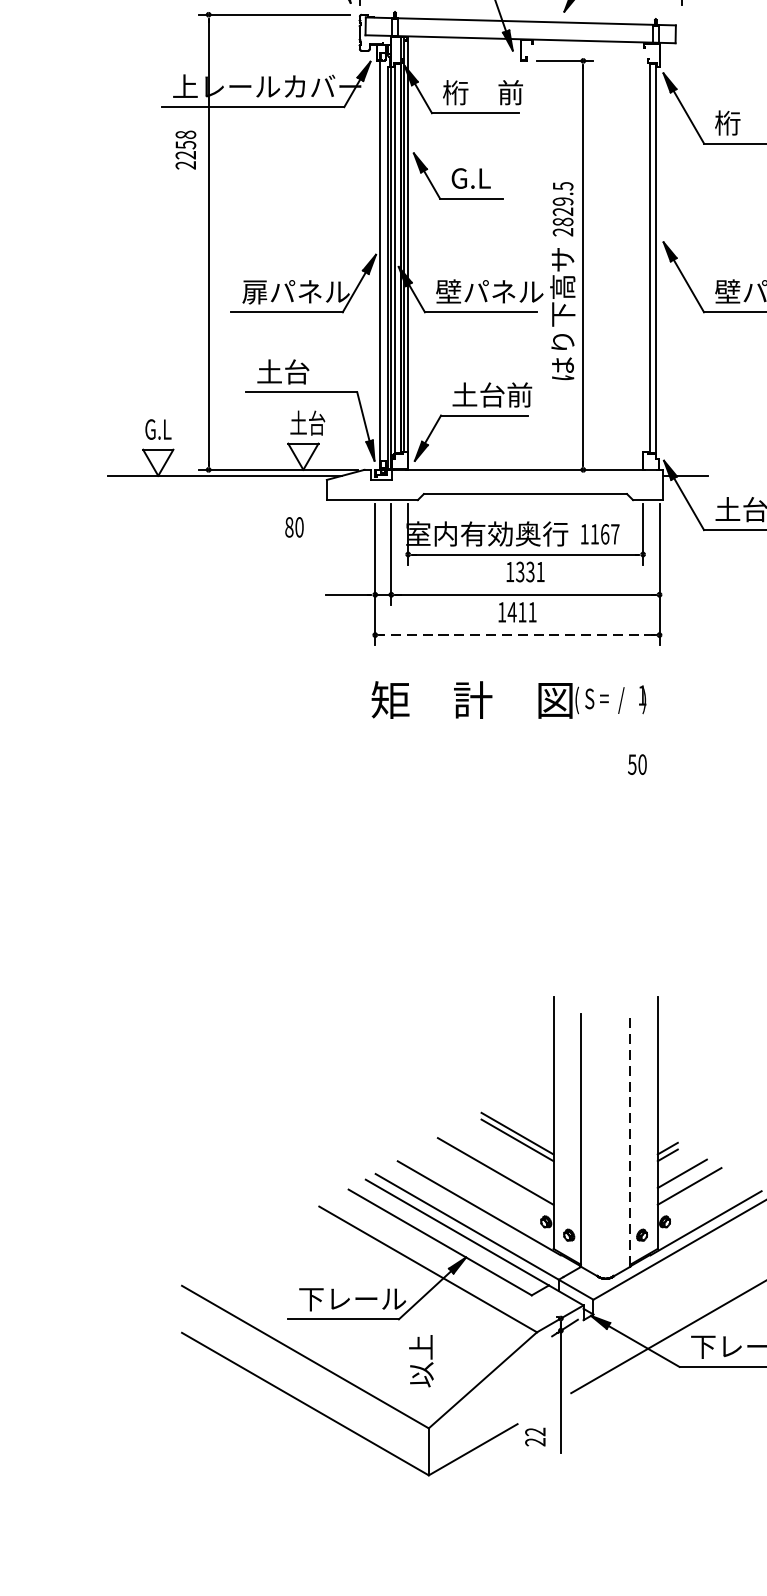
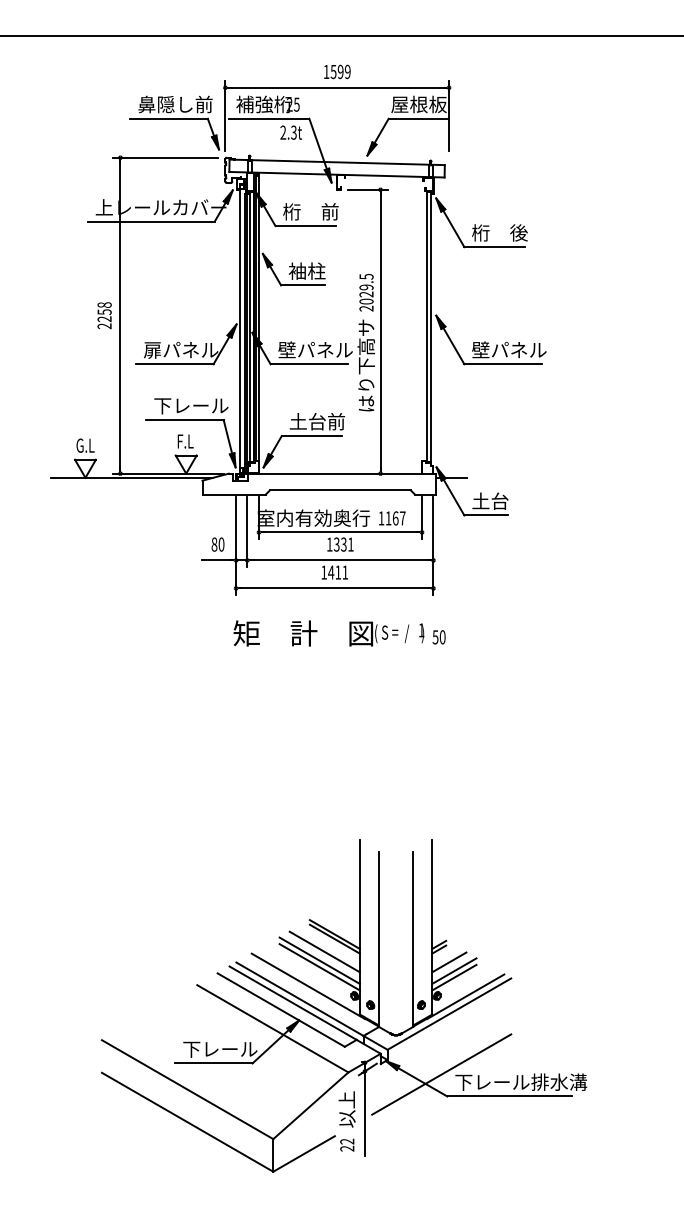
text: (185, 149) -> (104, 315), moved
text: (478, 177) -> (307, 270), G.L -> 袖柱
text: (563, 221) -> (366, 301), 2829.5 -> 2029.5
text: (310, 371) -> (191, 405), 土台 -> 下レール
text: (308, 422) -> (189, 440), 土台 -> F.L
text: (293, 527) -> (217, 544), moved
line: (516, 635) -> (334, 588), dashed -> solid
text: (636, 764) -> (438, 637), moved
line: (630, 1139) -> (413, 938), dashed -> solid
line: (502, 1158) -> (324, 951), added
line: (495, 1181) -> (319, 967), added
line: (689, 1195) -> (454, 977), added
text: (420, 1361) -> (346, 1109), moved

